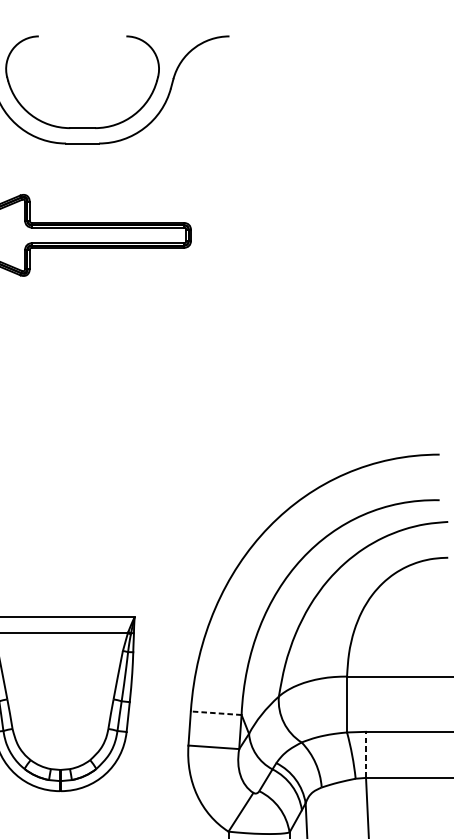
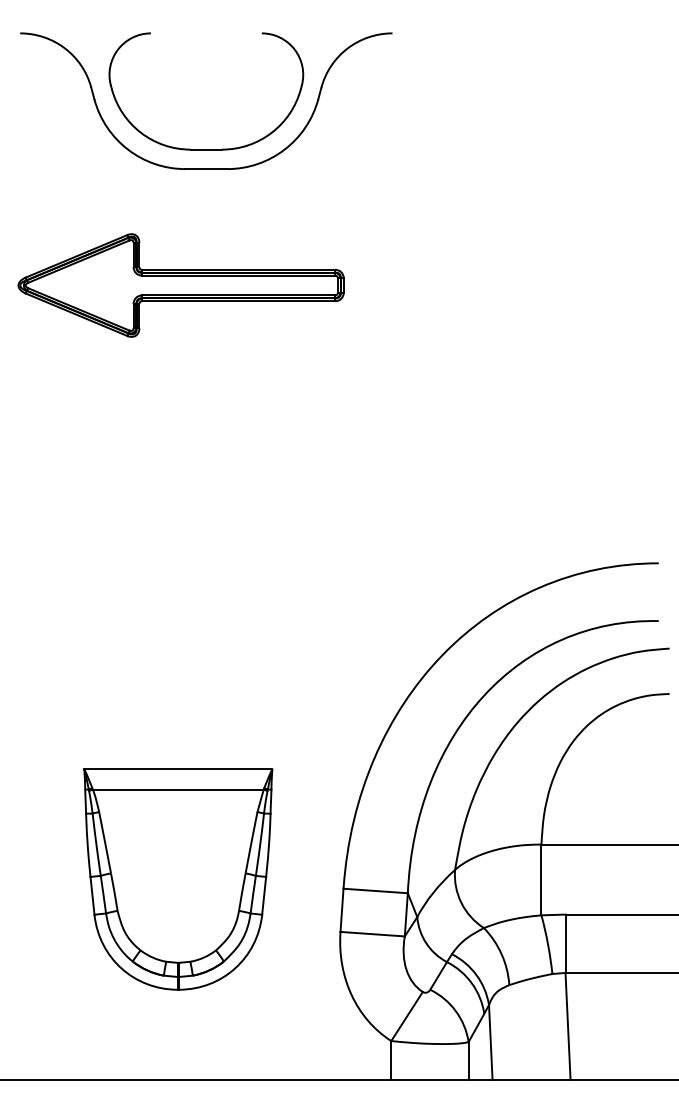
line: (216, 712) -> (375, 890), dashed -> solid
line: (366, 754) -> (565, 943), dashed -> solid

